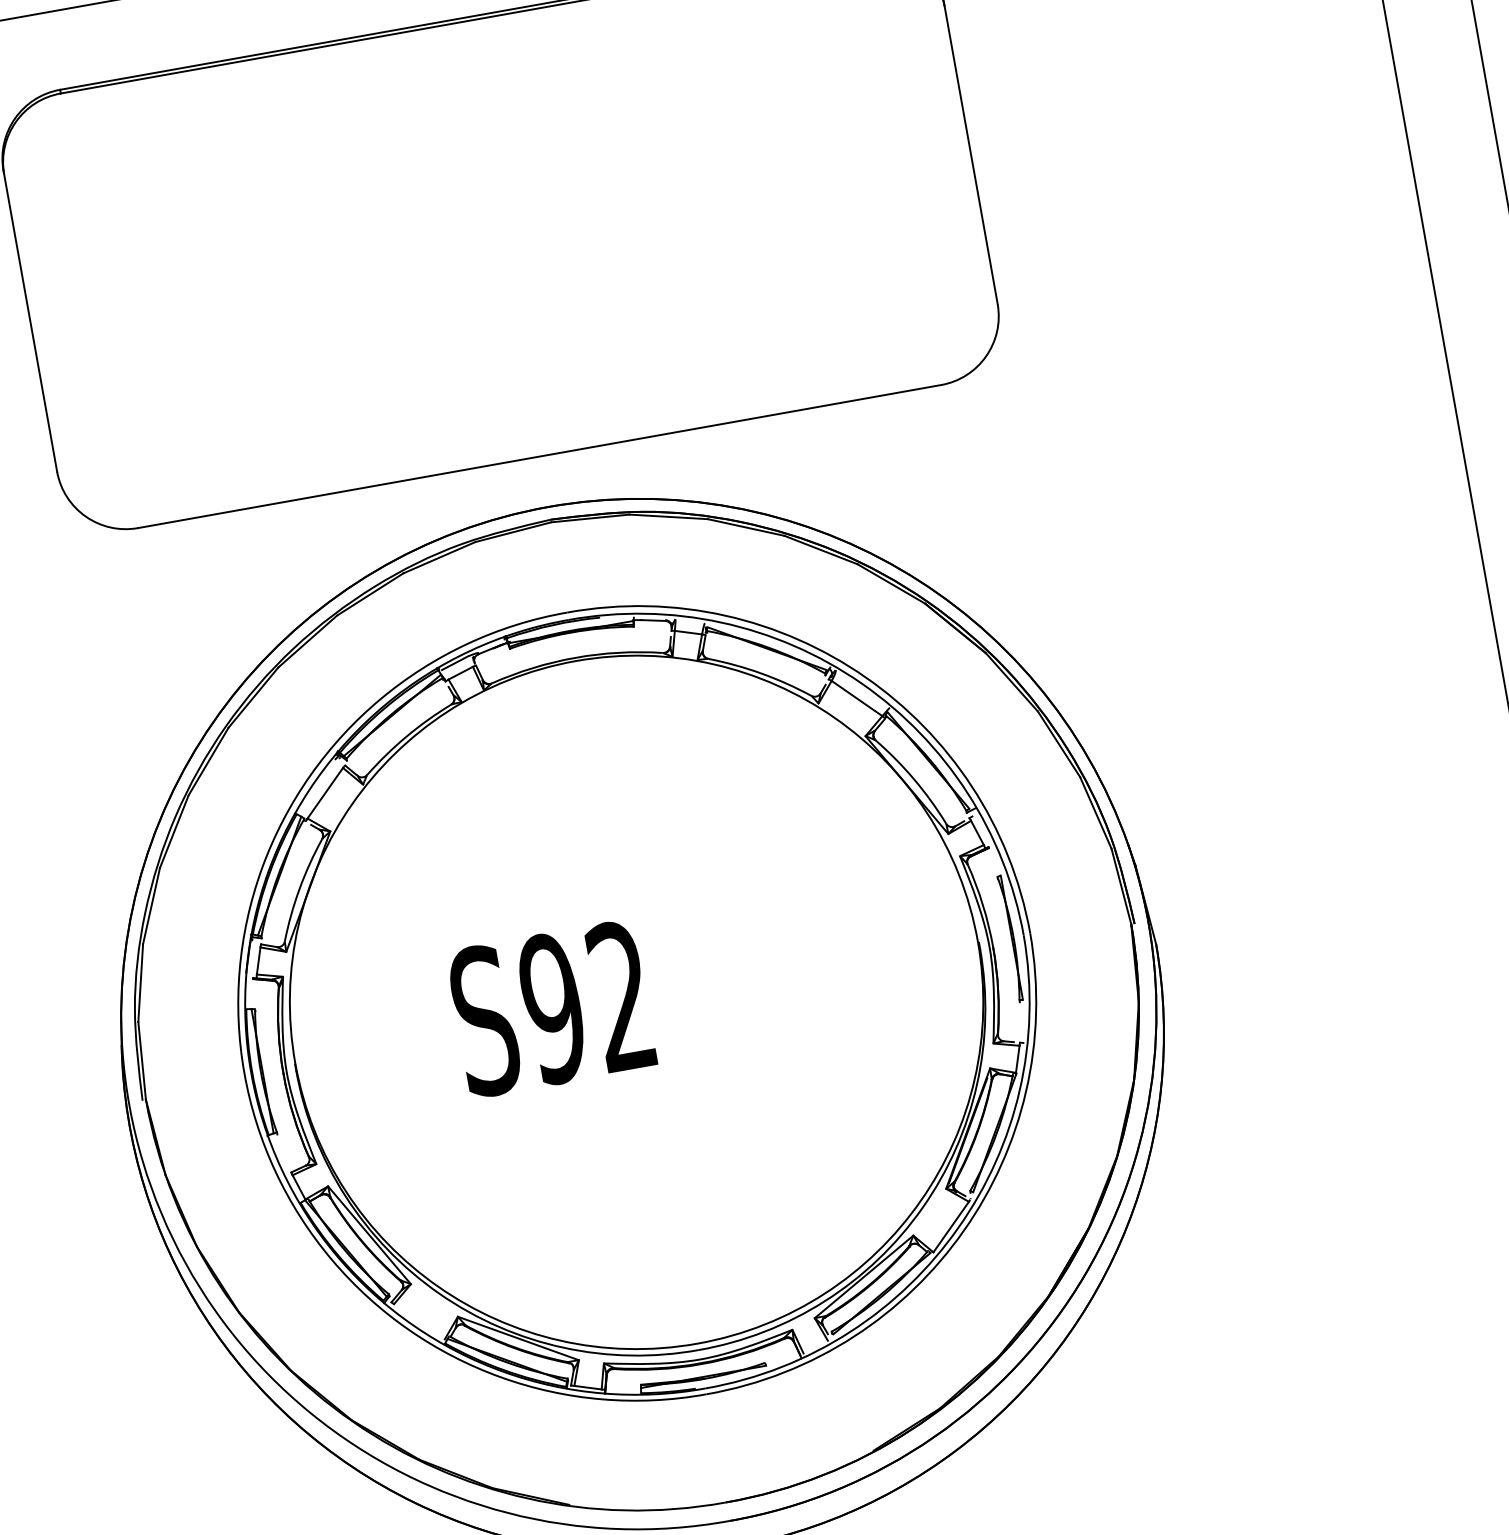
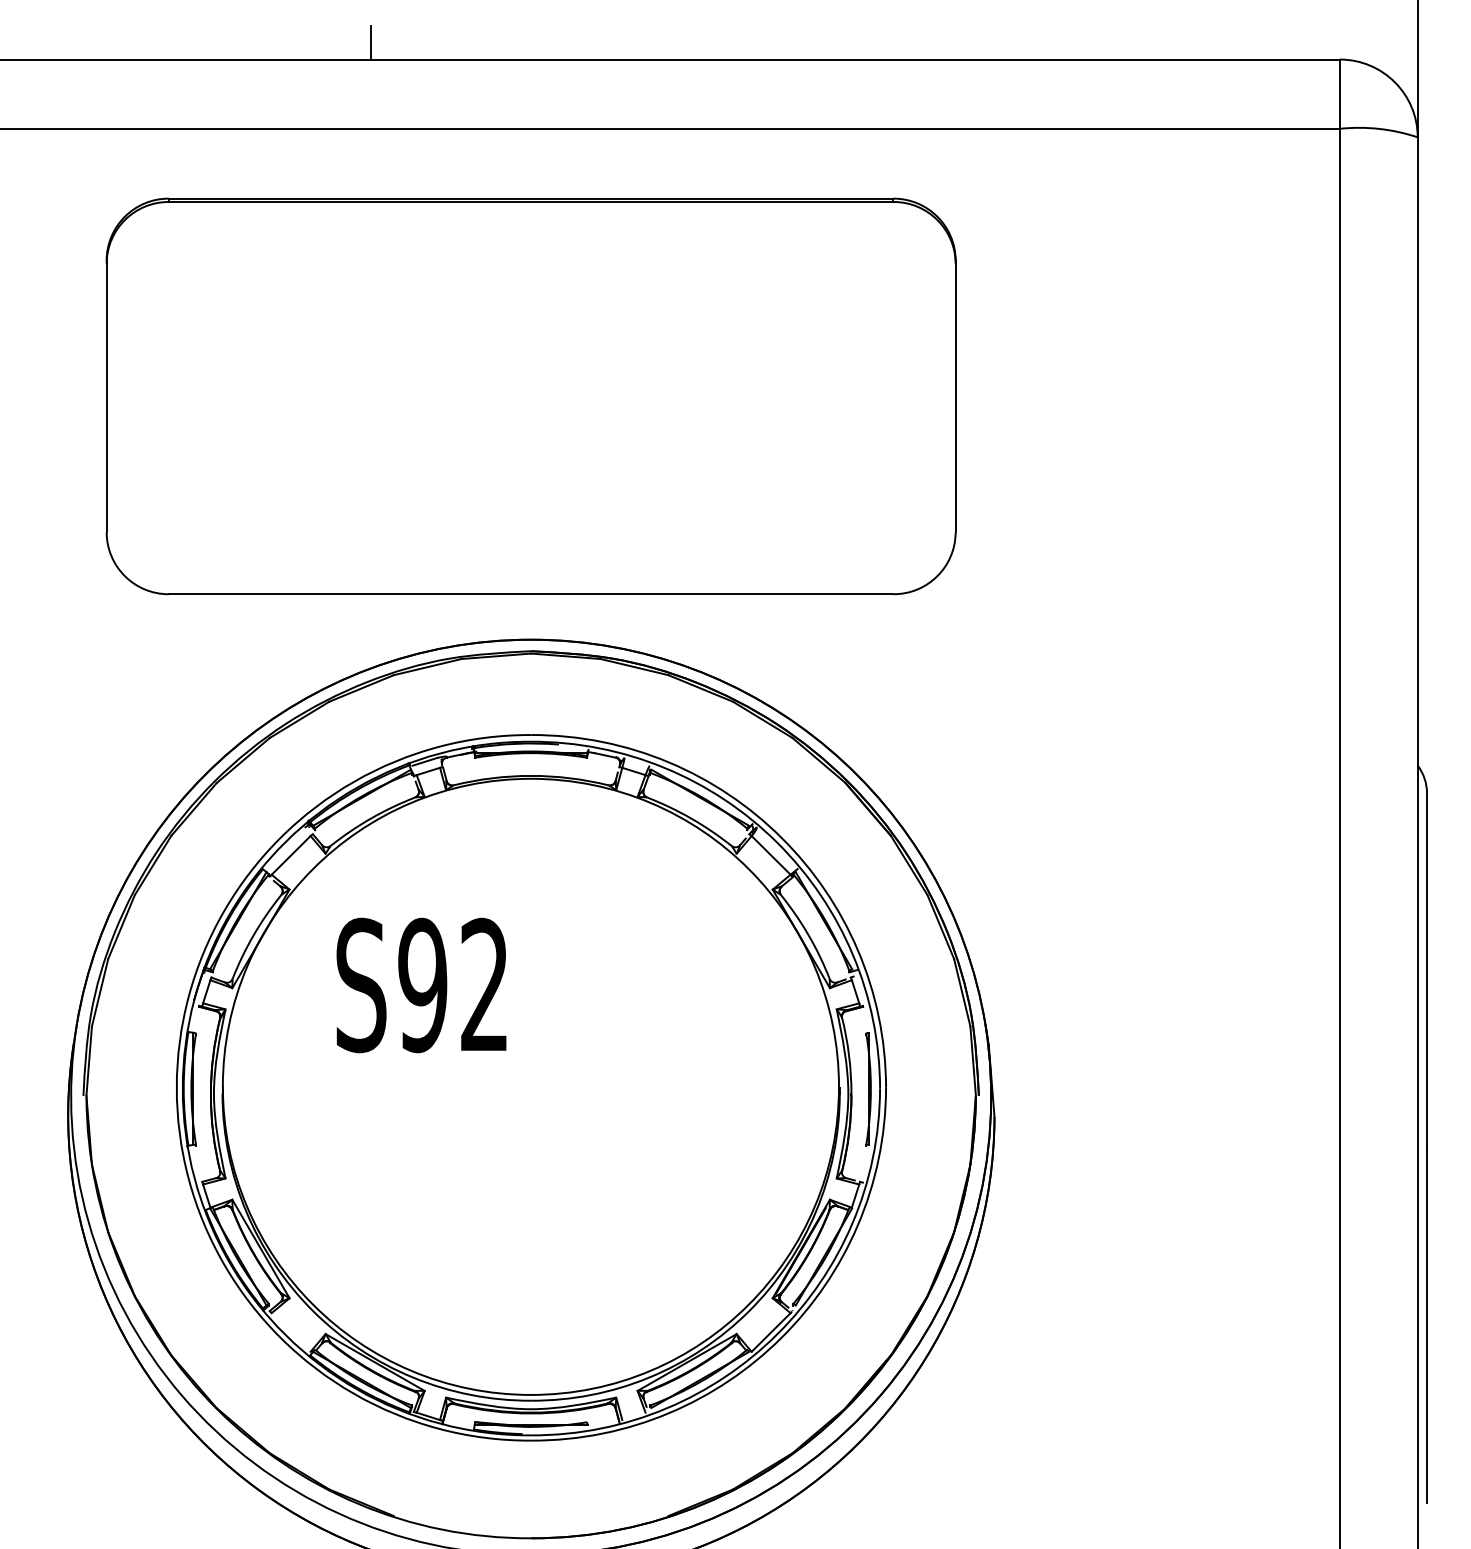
text: (551, 1009) -> (421, 985), moved

